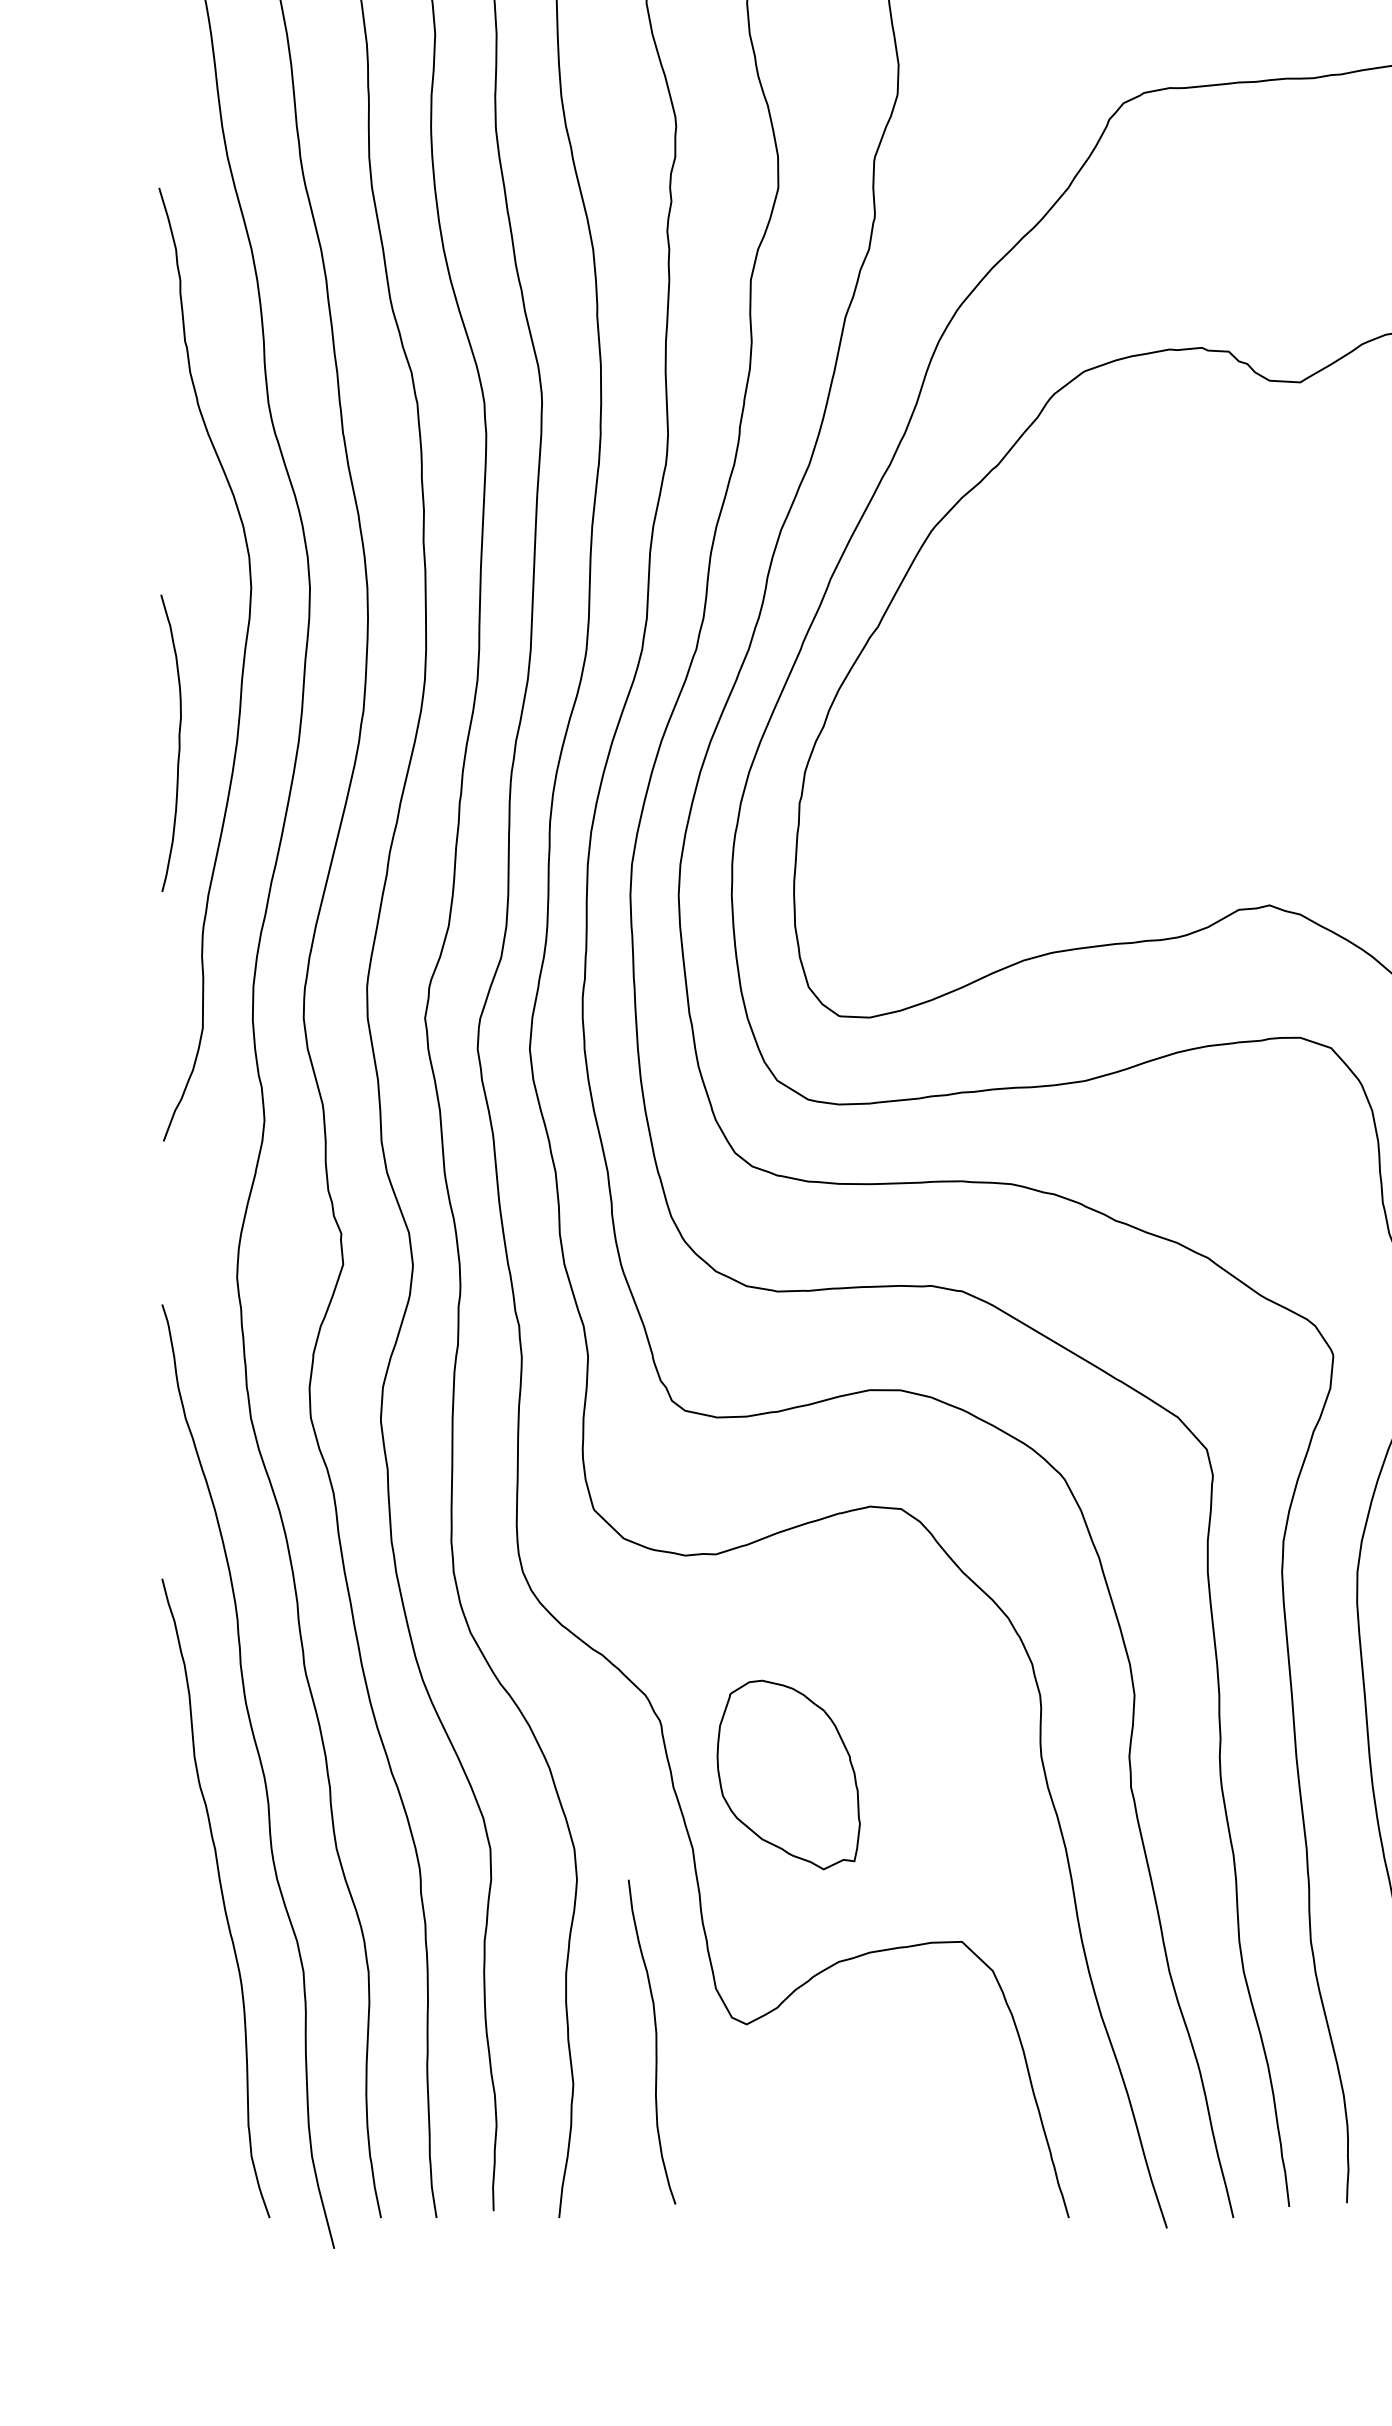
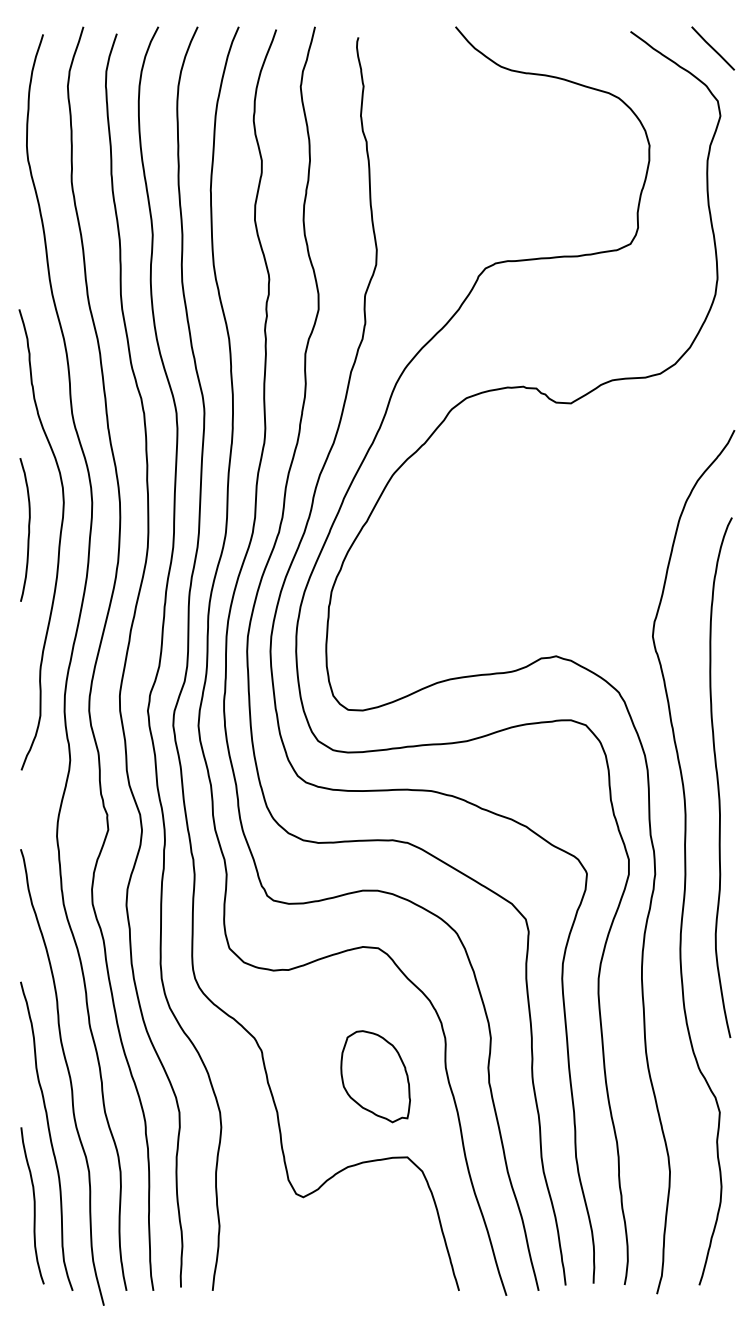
curve: (178, 742) -> (28, 529), moved
part: (788, 1774) -> (375, 1076), moved
curve: (653, 2041) -> (33, 1205), moved

